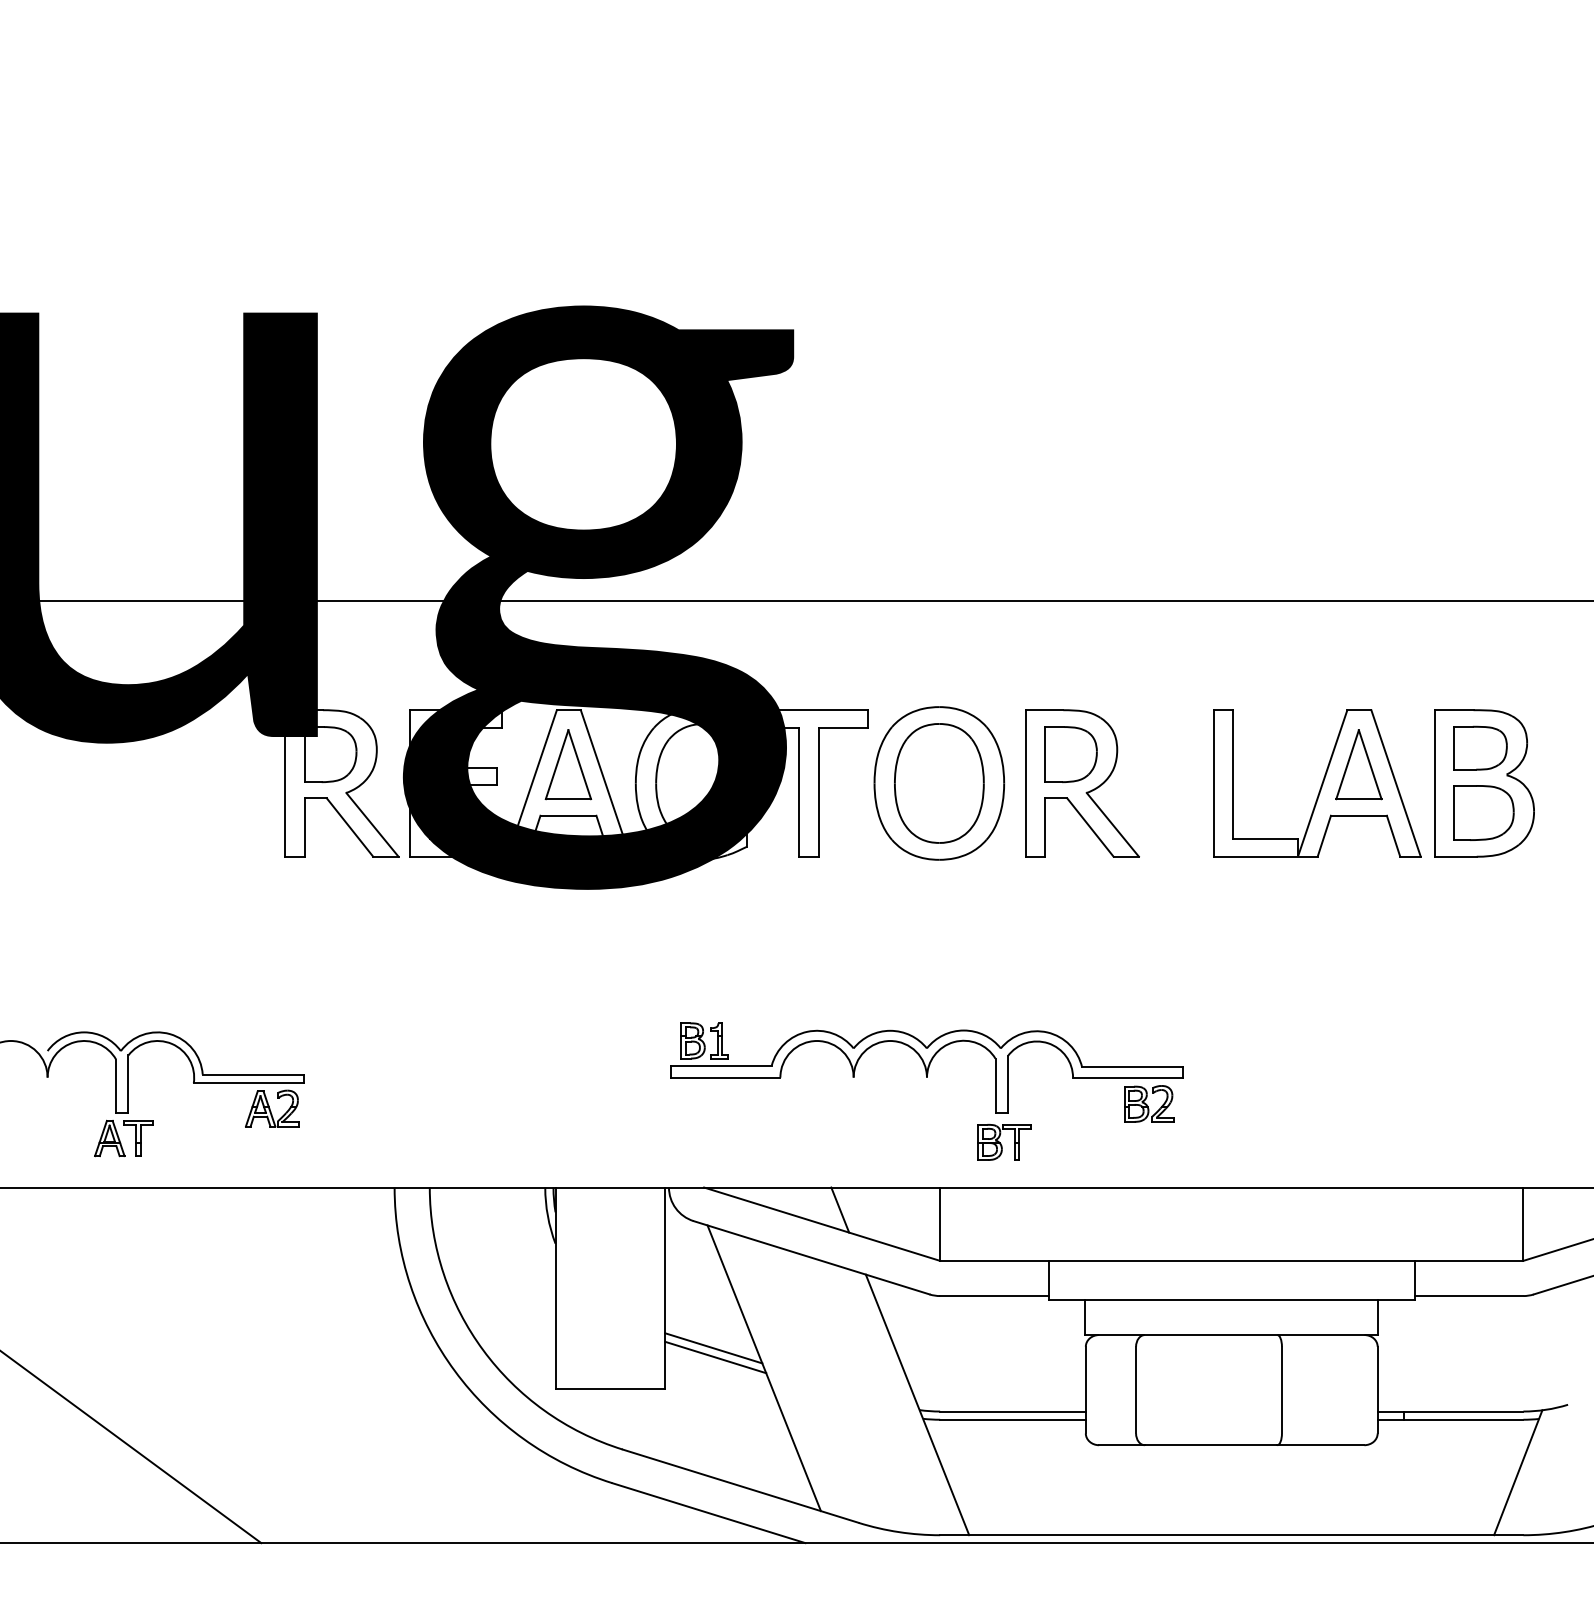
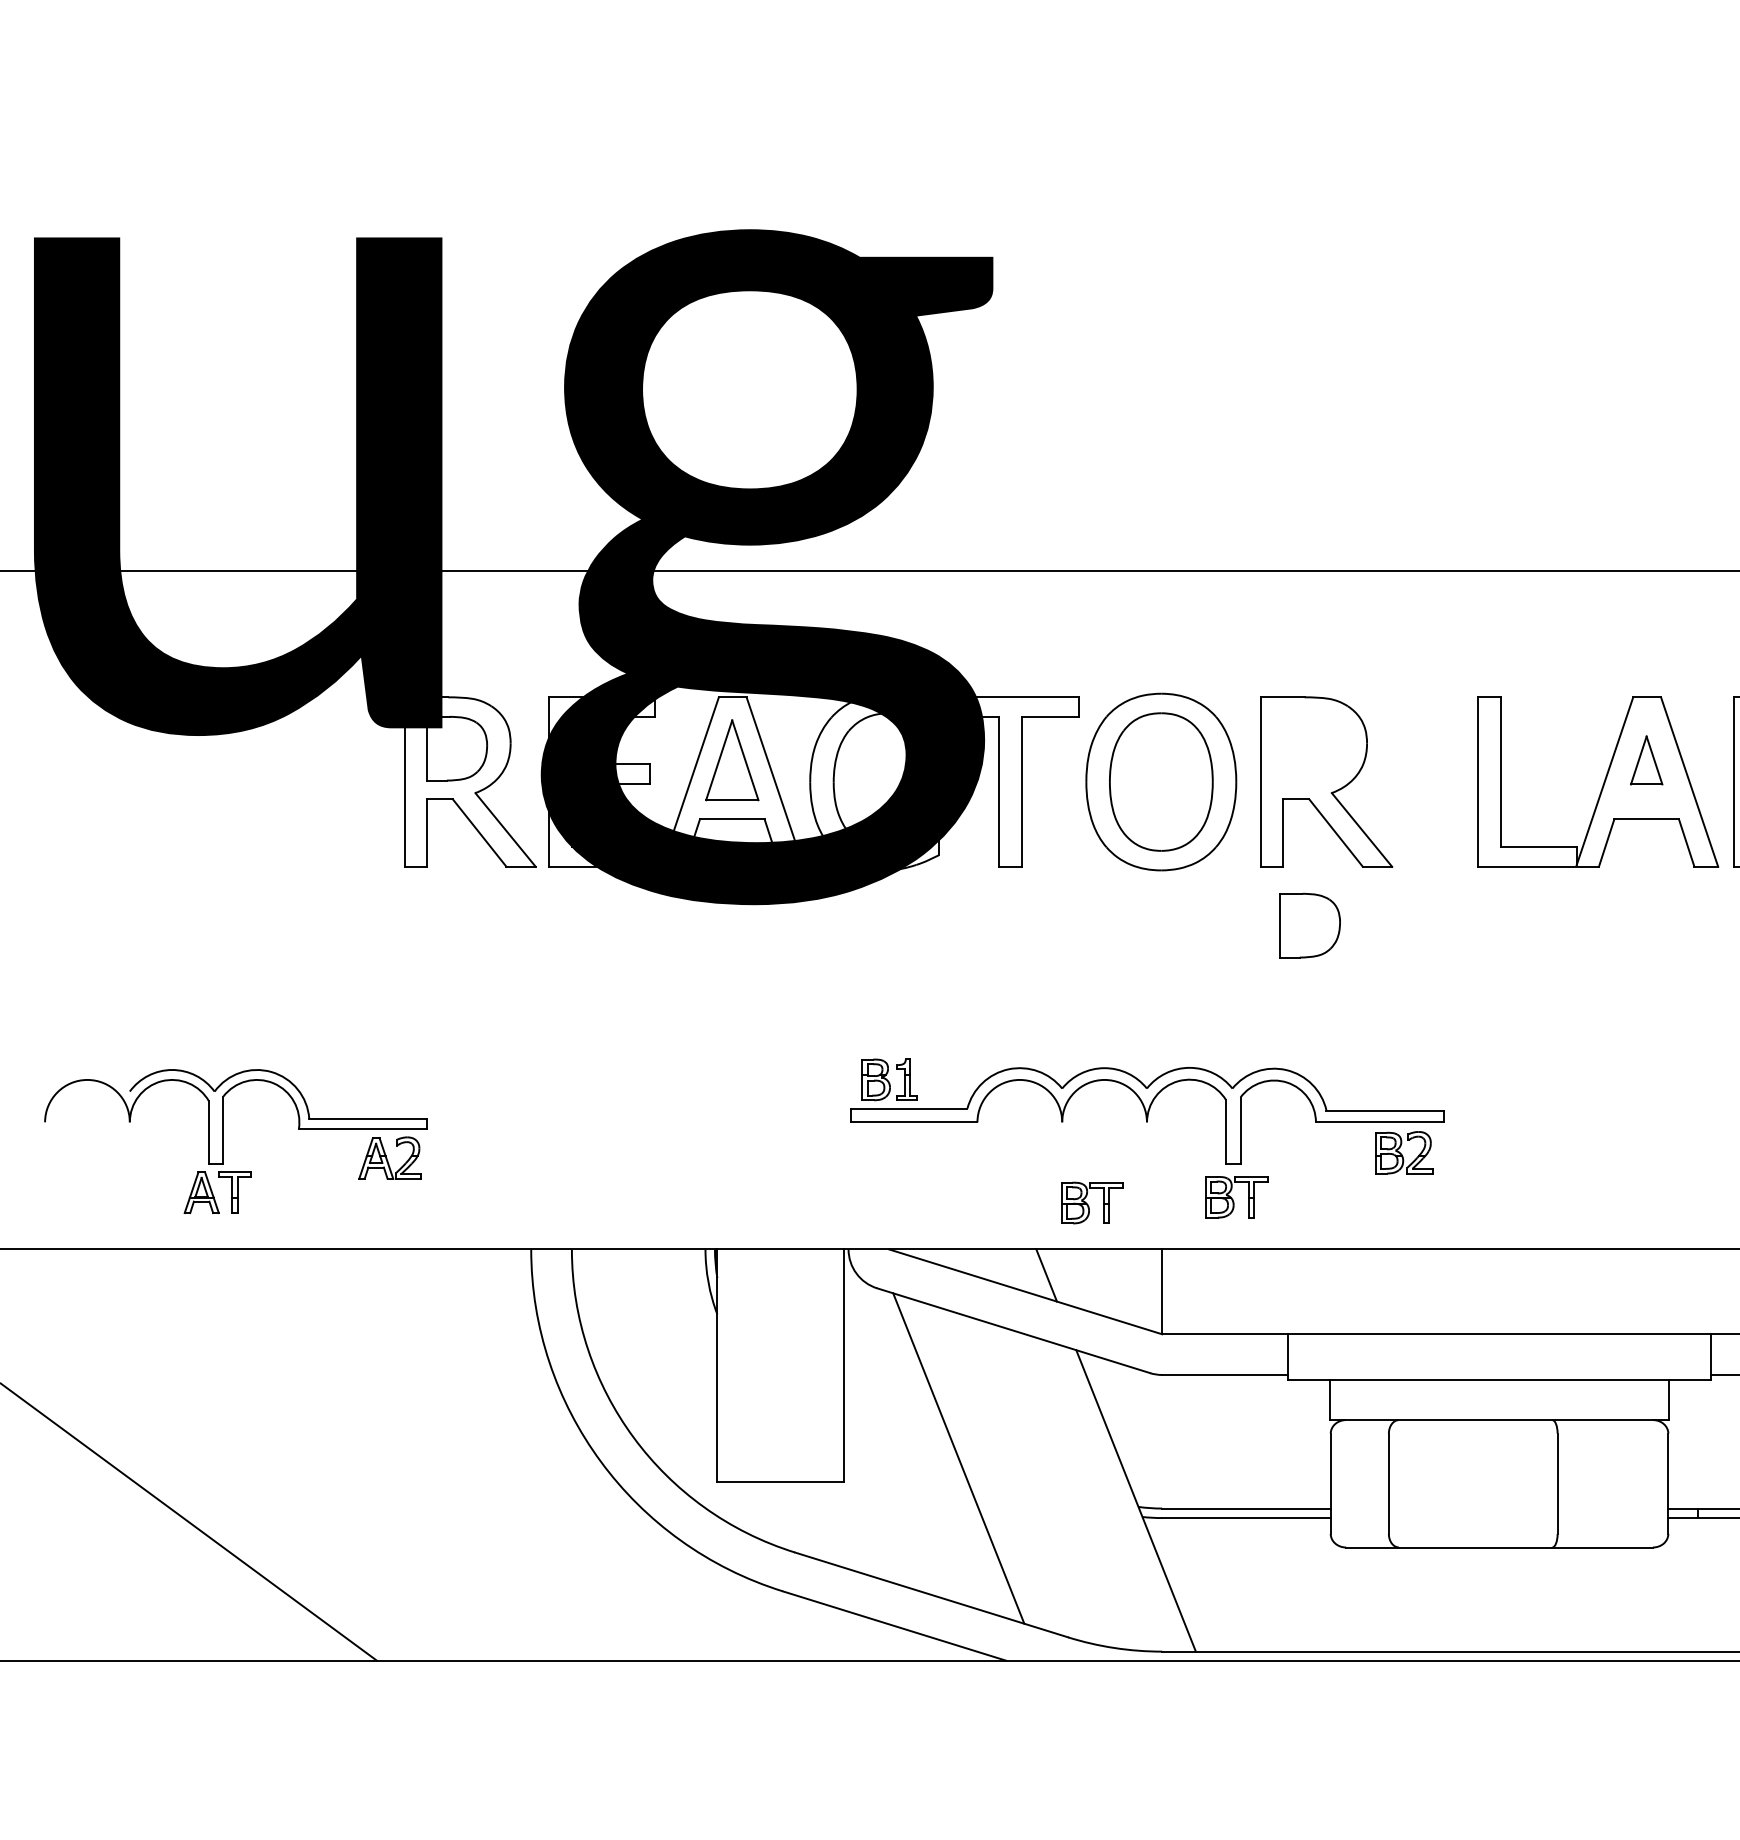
part: (1070, 754) -> (1309, 925), moved
part: (1358, 764) -> (1646, 760), size x0.6
part: (879, 1147) -> (1092, 1203), added
line: (713, 1348) -> (900, 1435), removed
line: (715, 1357) -> (902, 1446), removed

